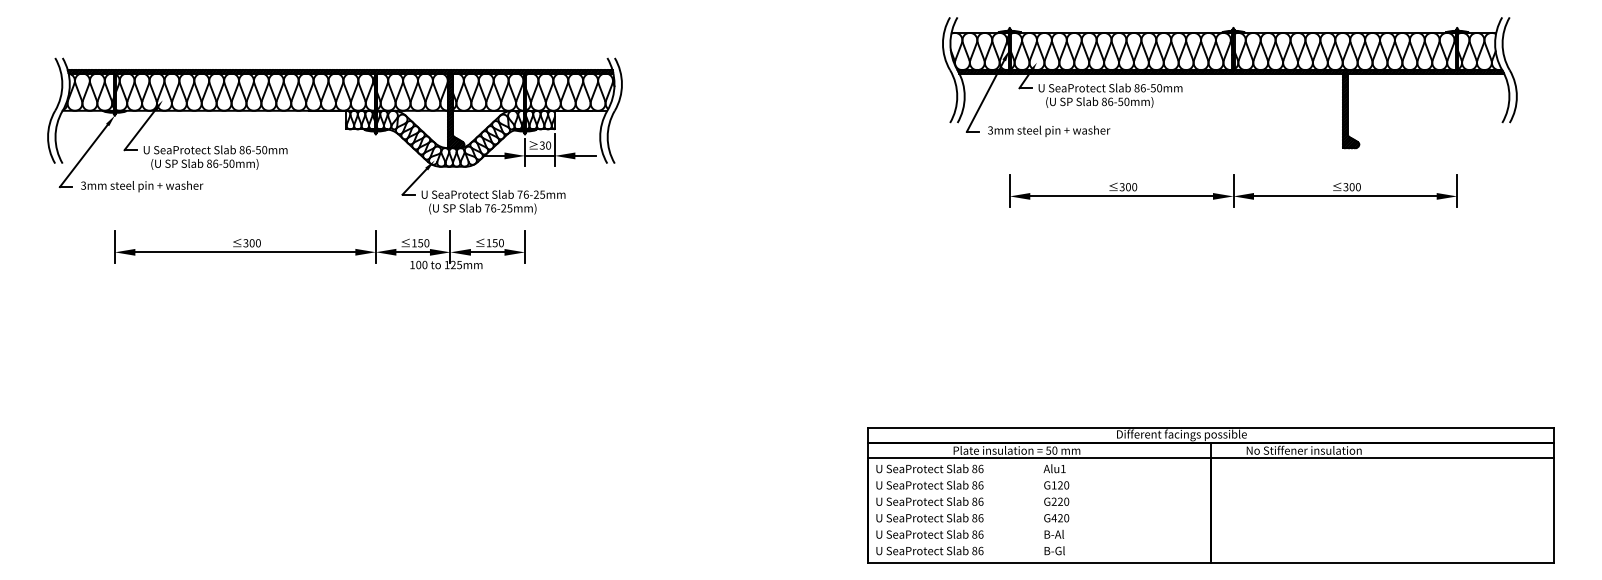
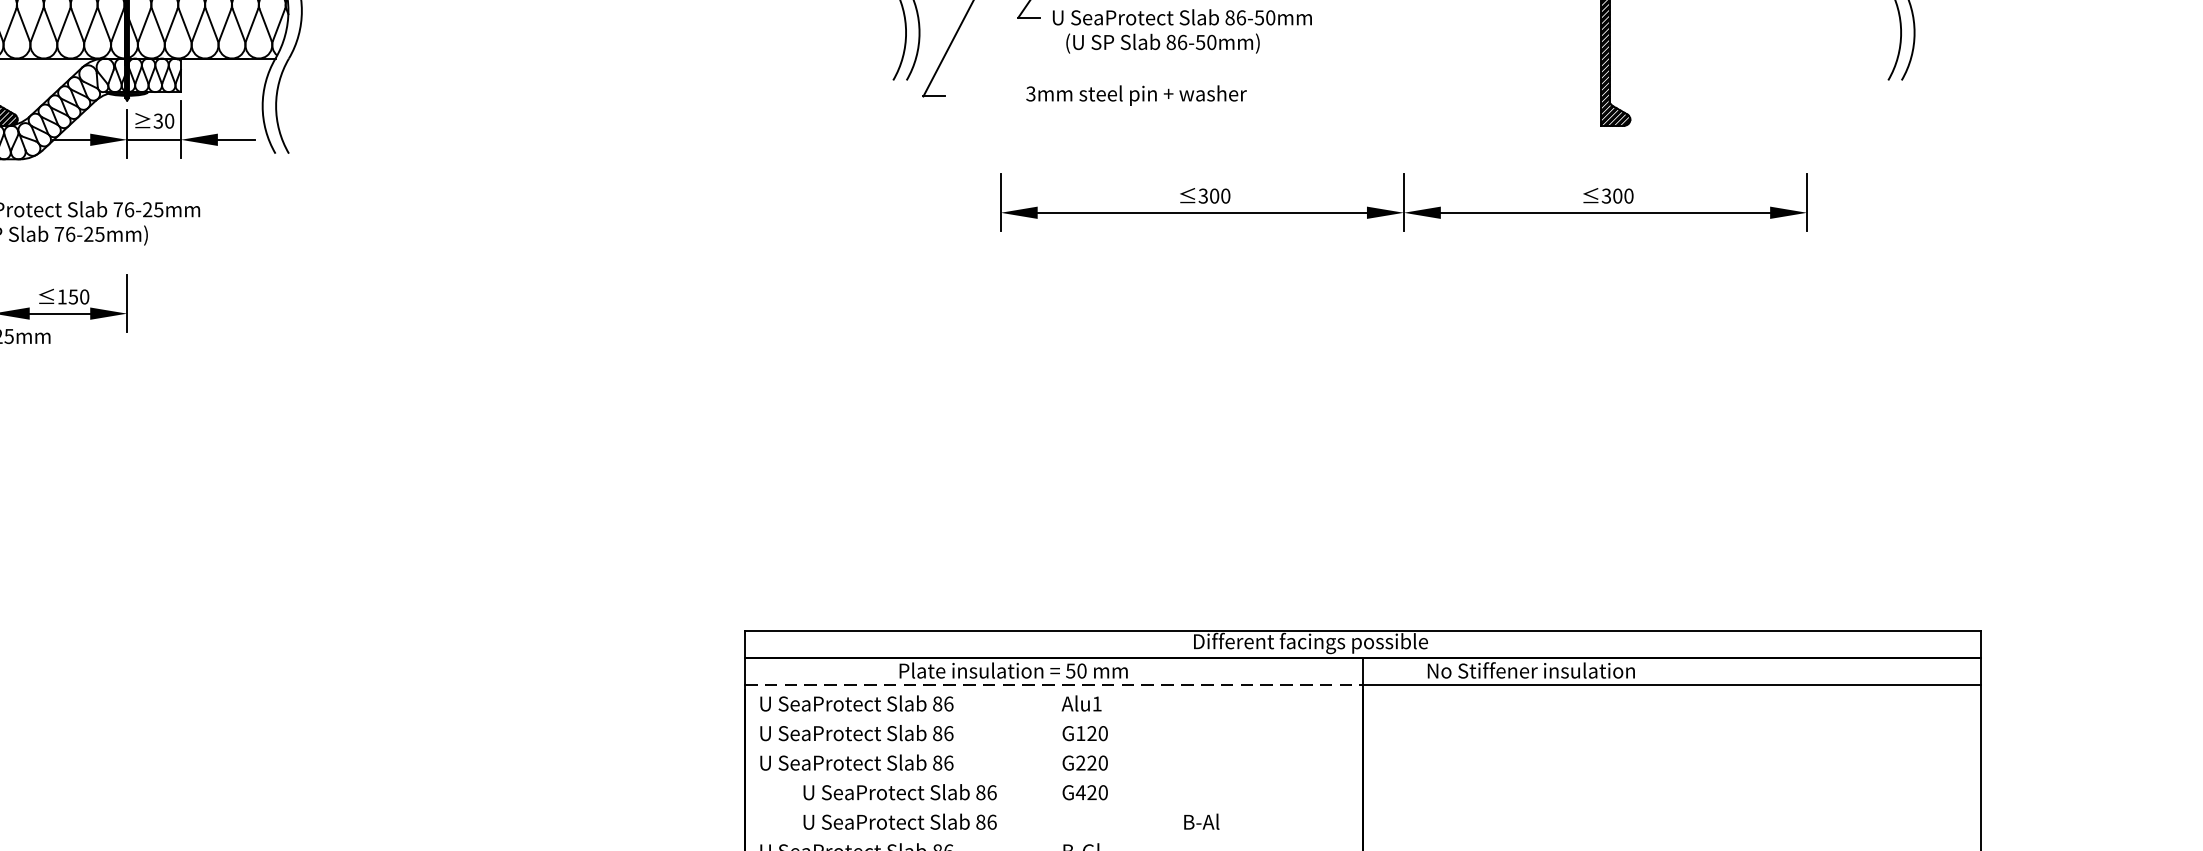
text: (1049, 130) -> (1137, 94), moved
line: (1039, 458) -> (1054, 685), solid -> dashed
text: (929, 525) -> (899, 805), moved
text: (1053, 534) -> (1200, 822), moved

